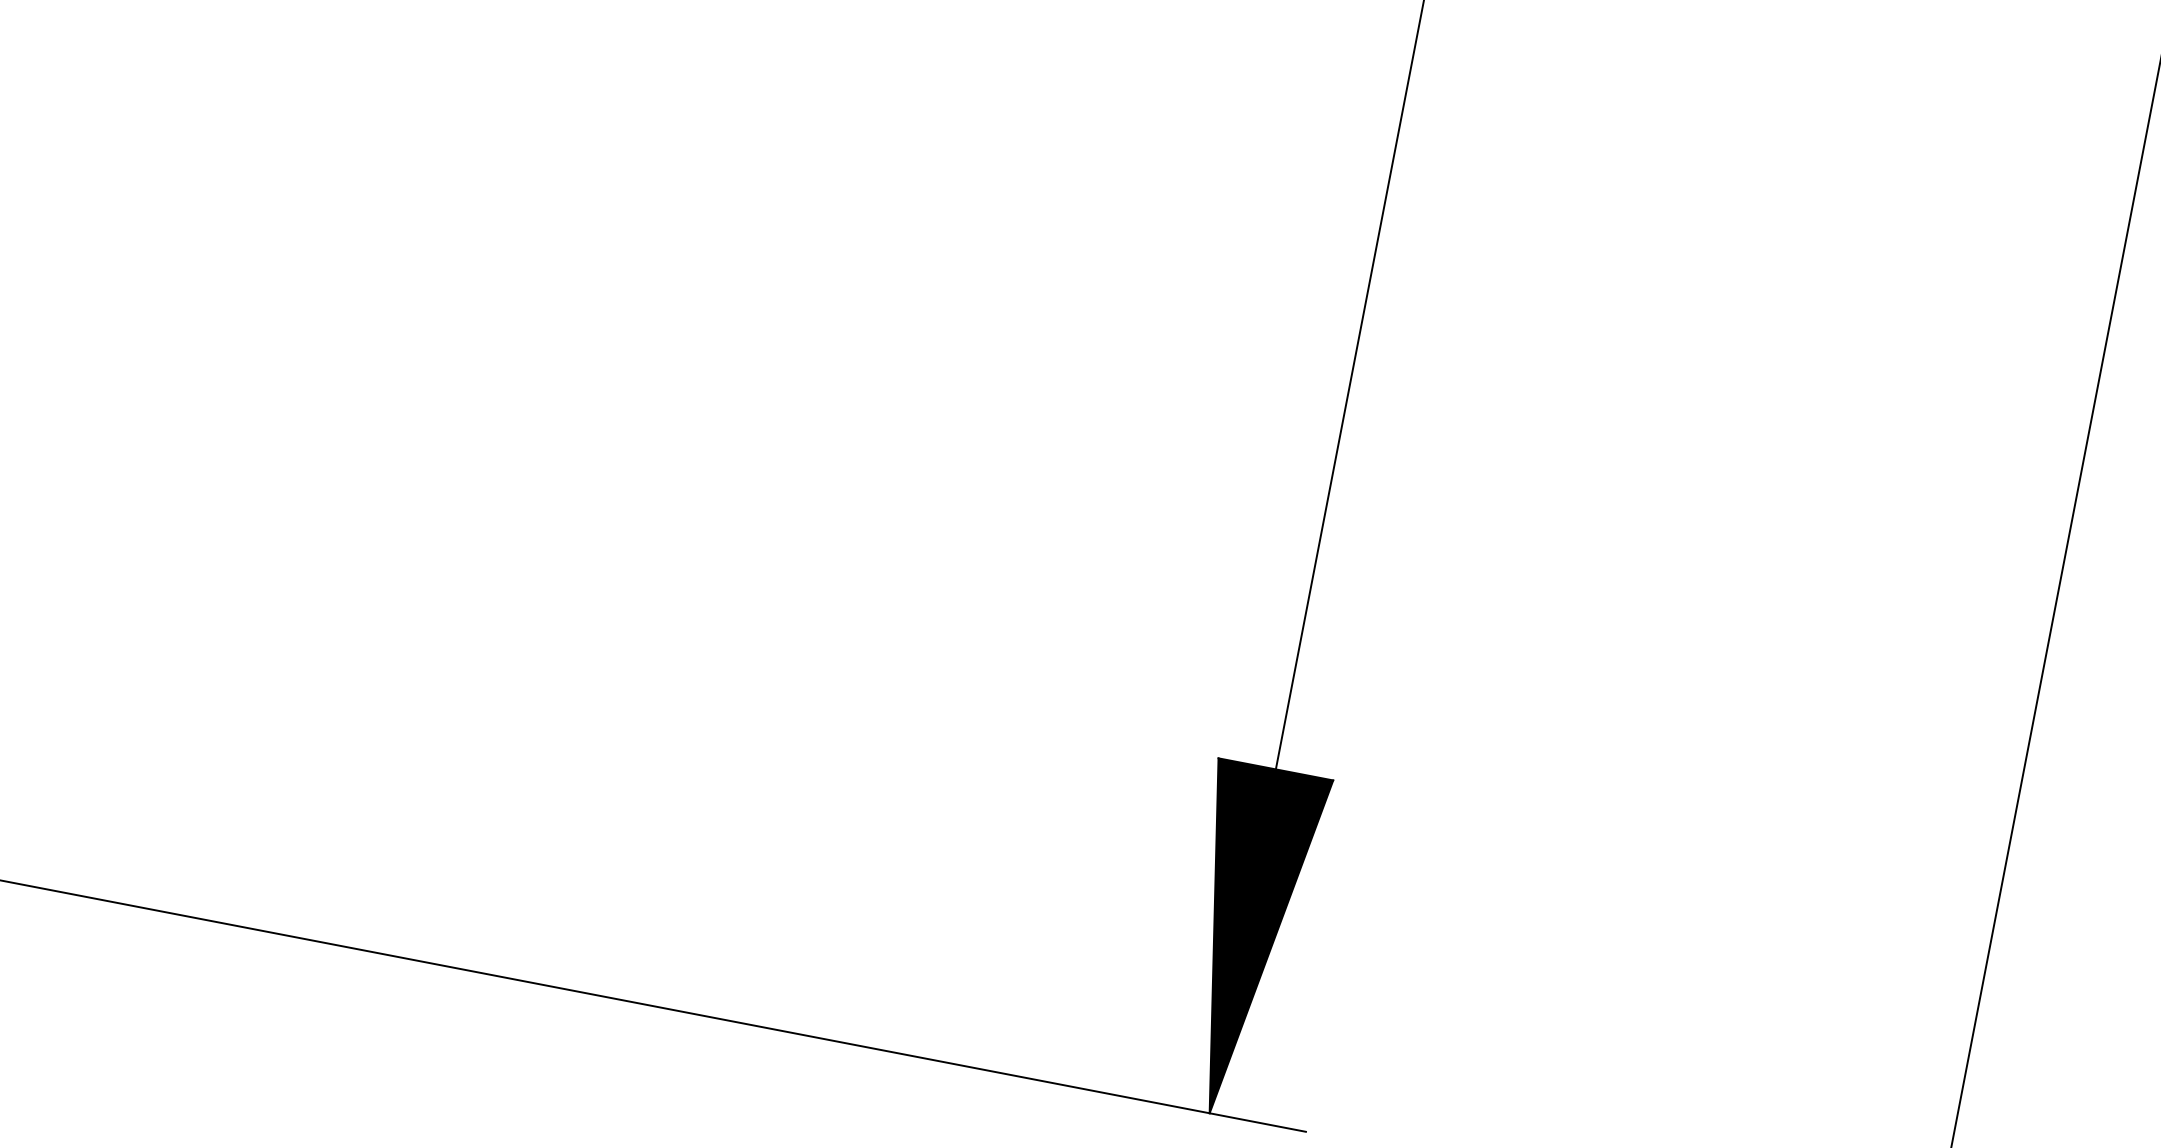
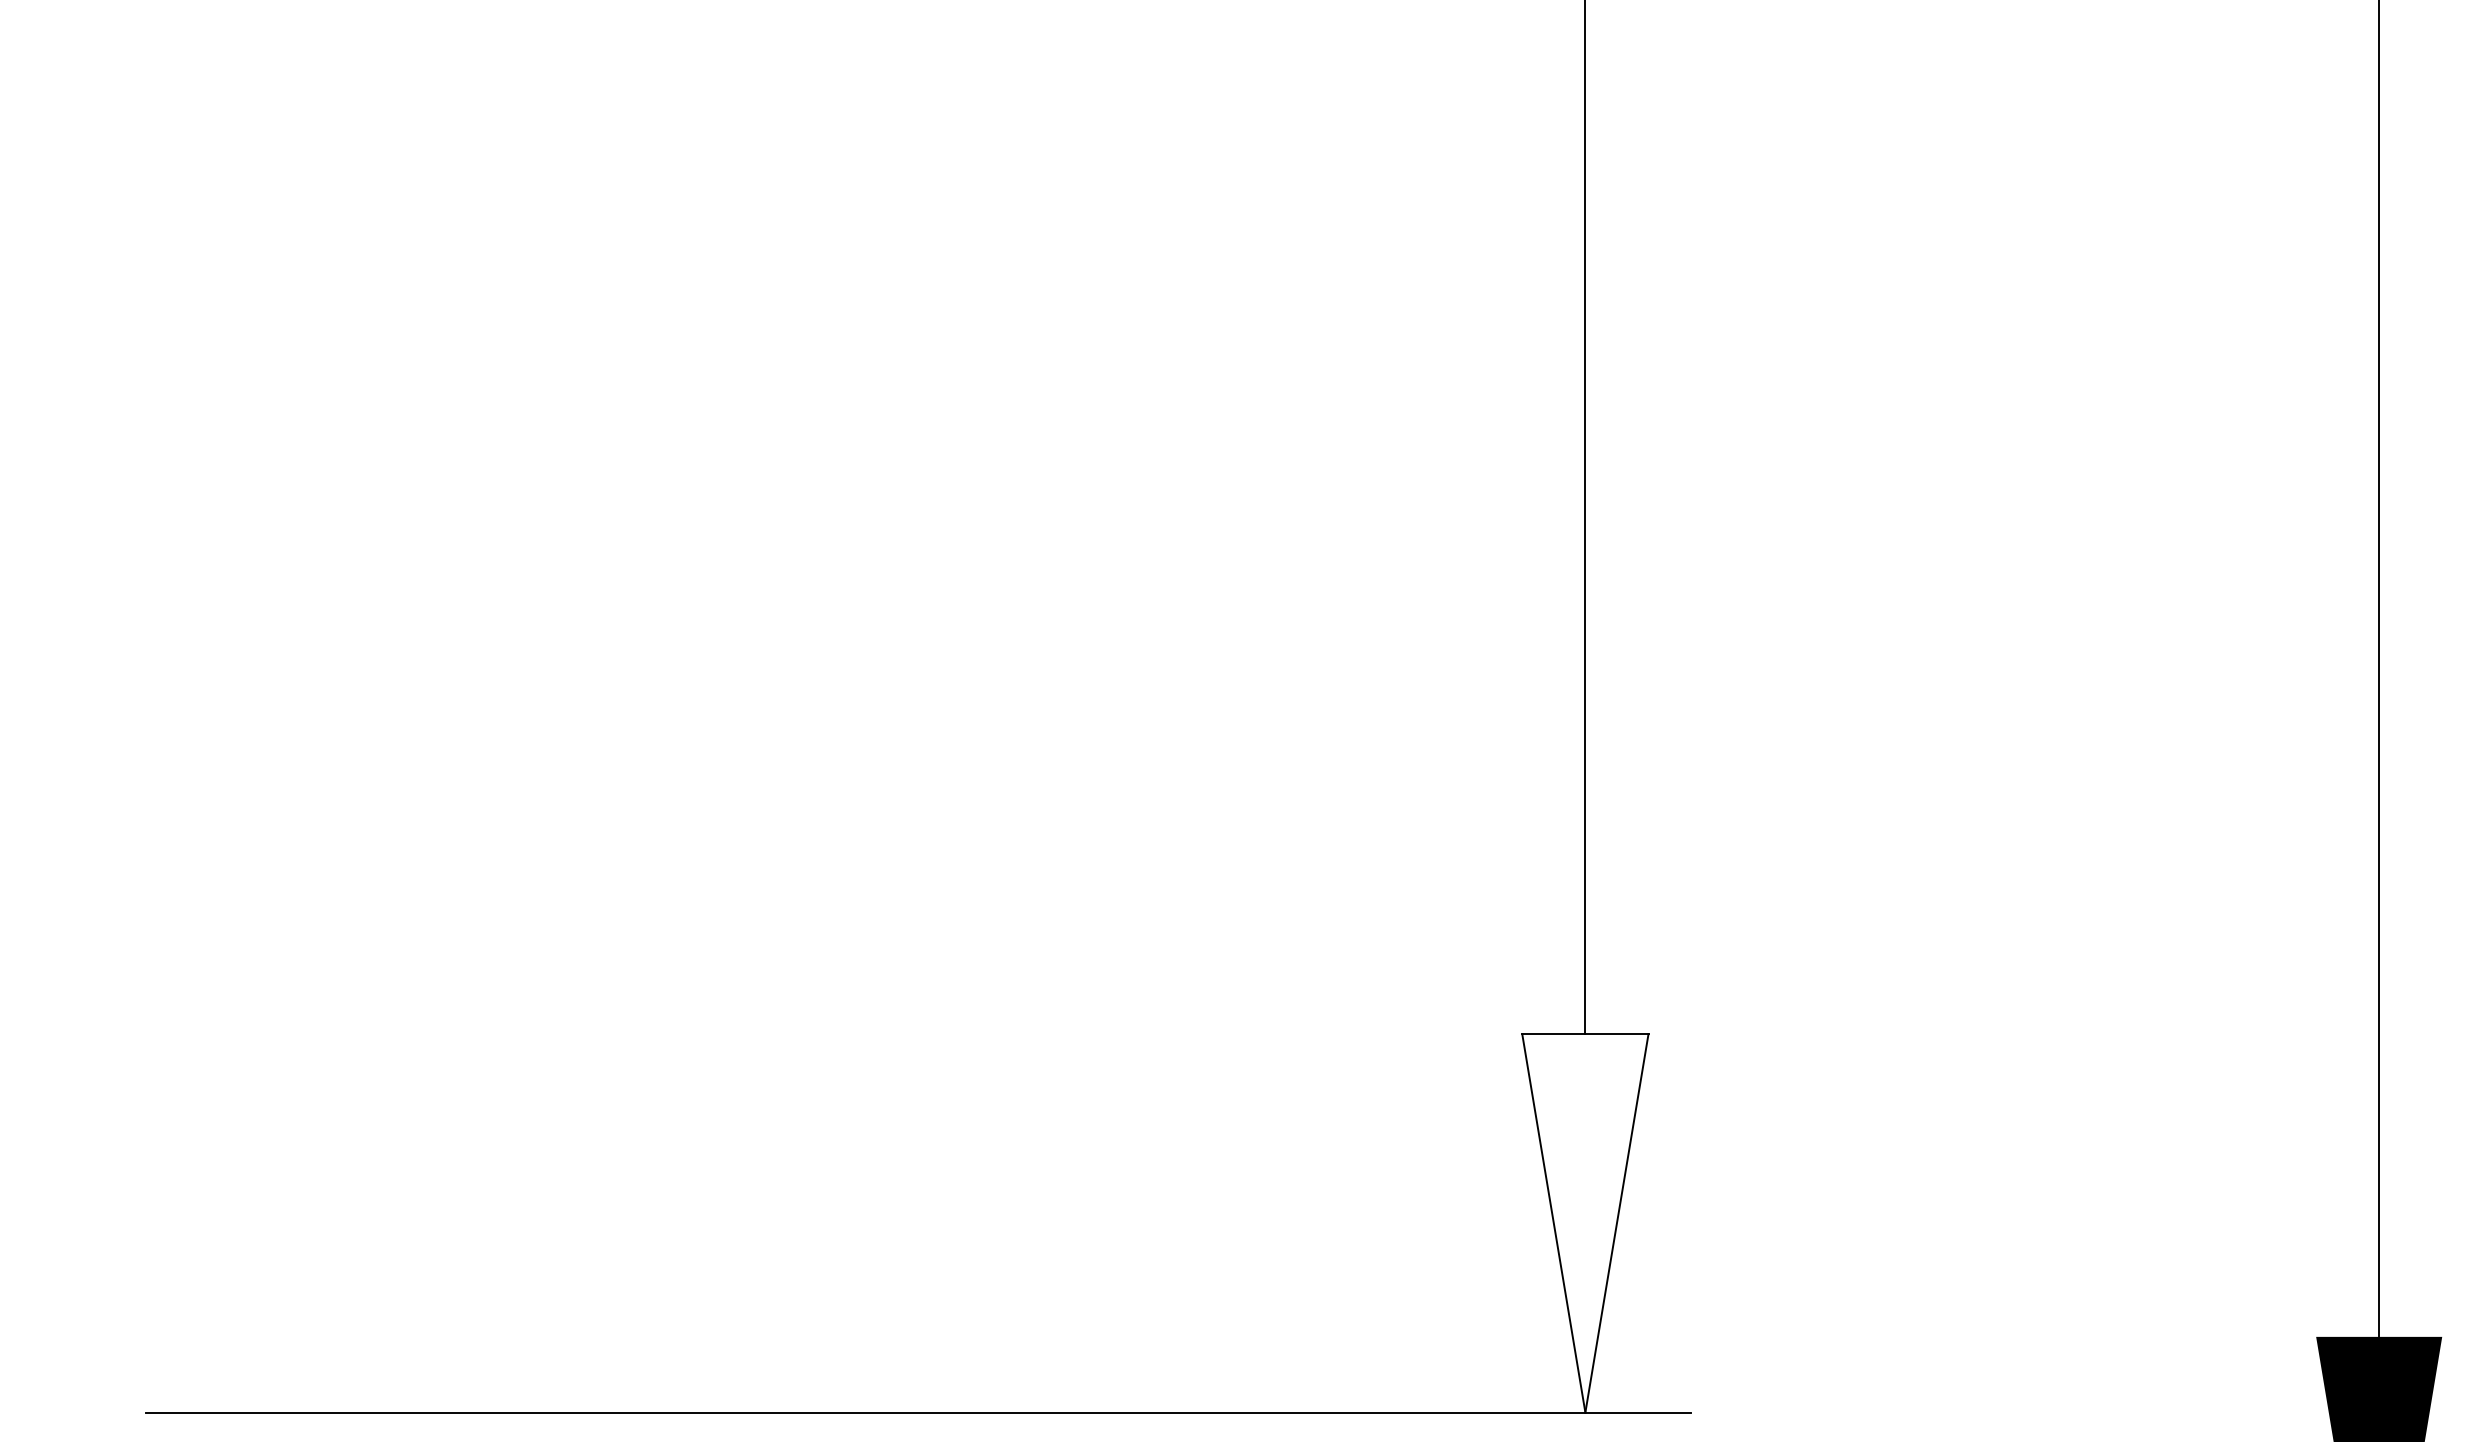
fill: (1242, 941) -> (1585, 1223), removed

